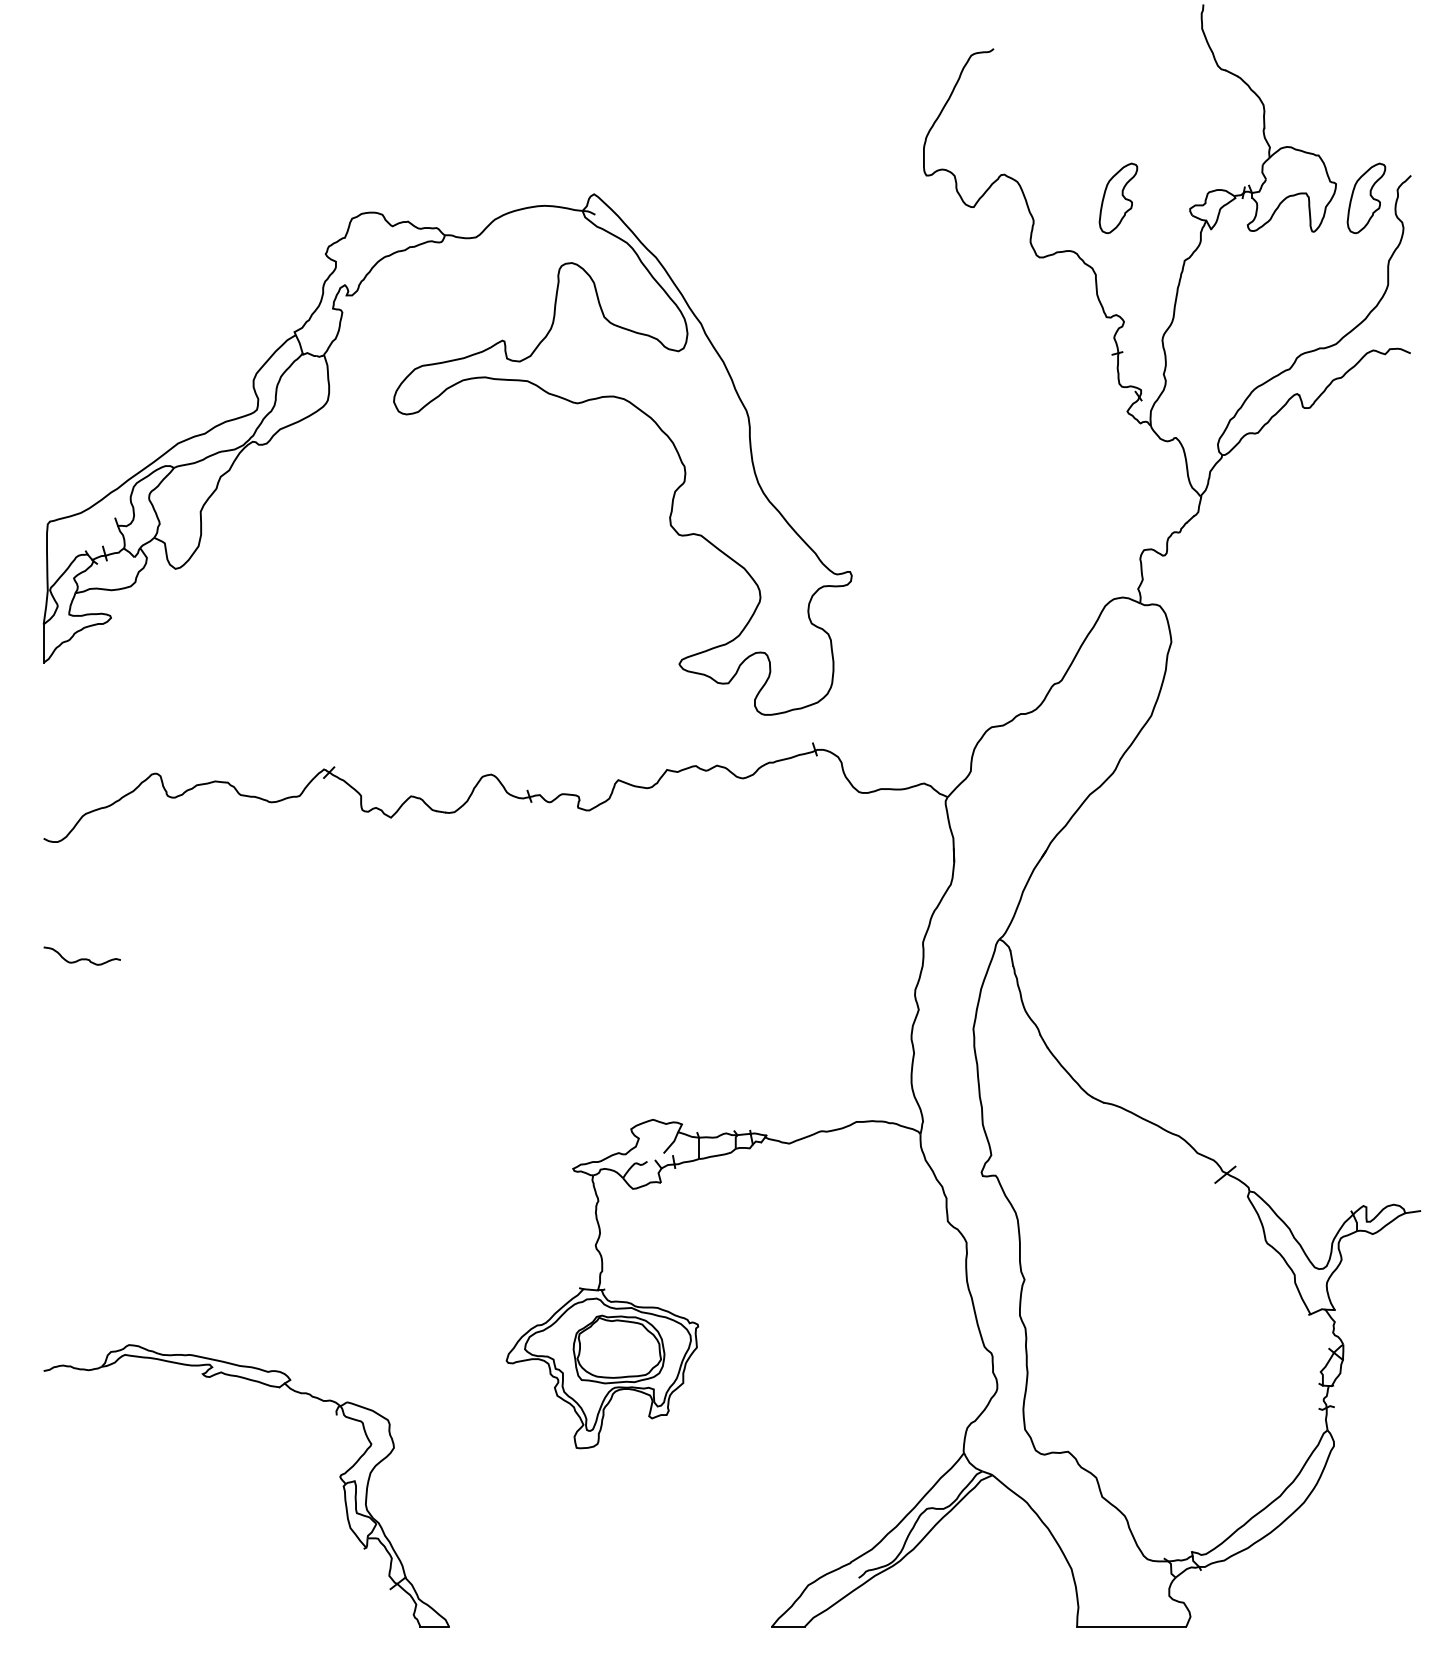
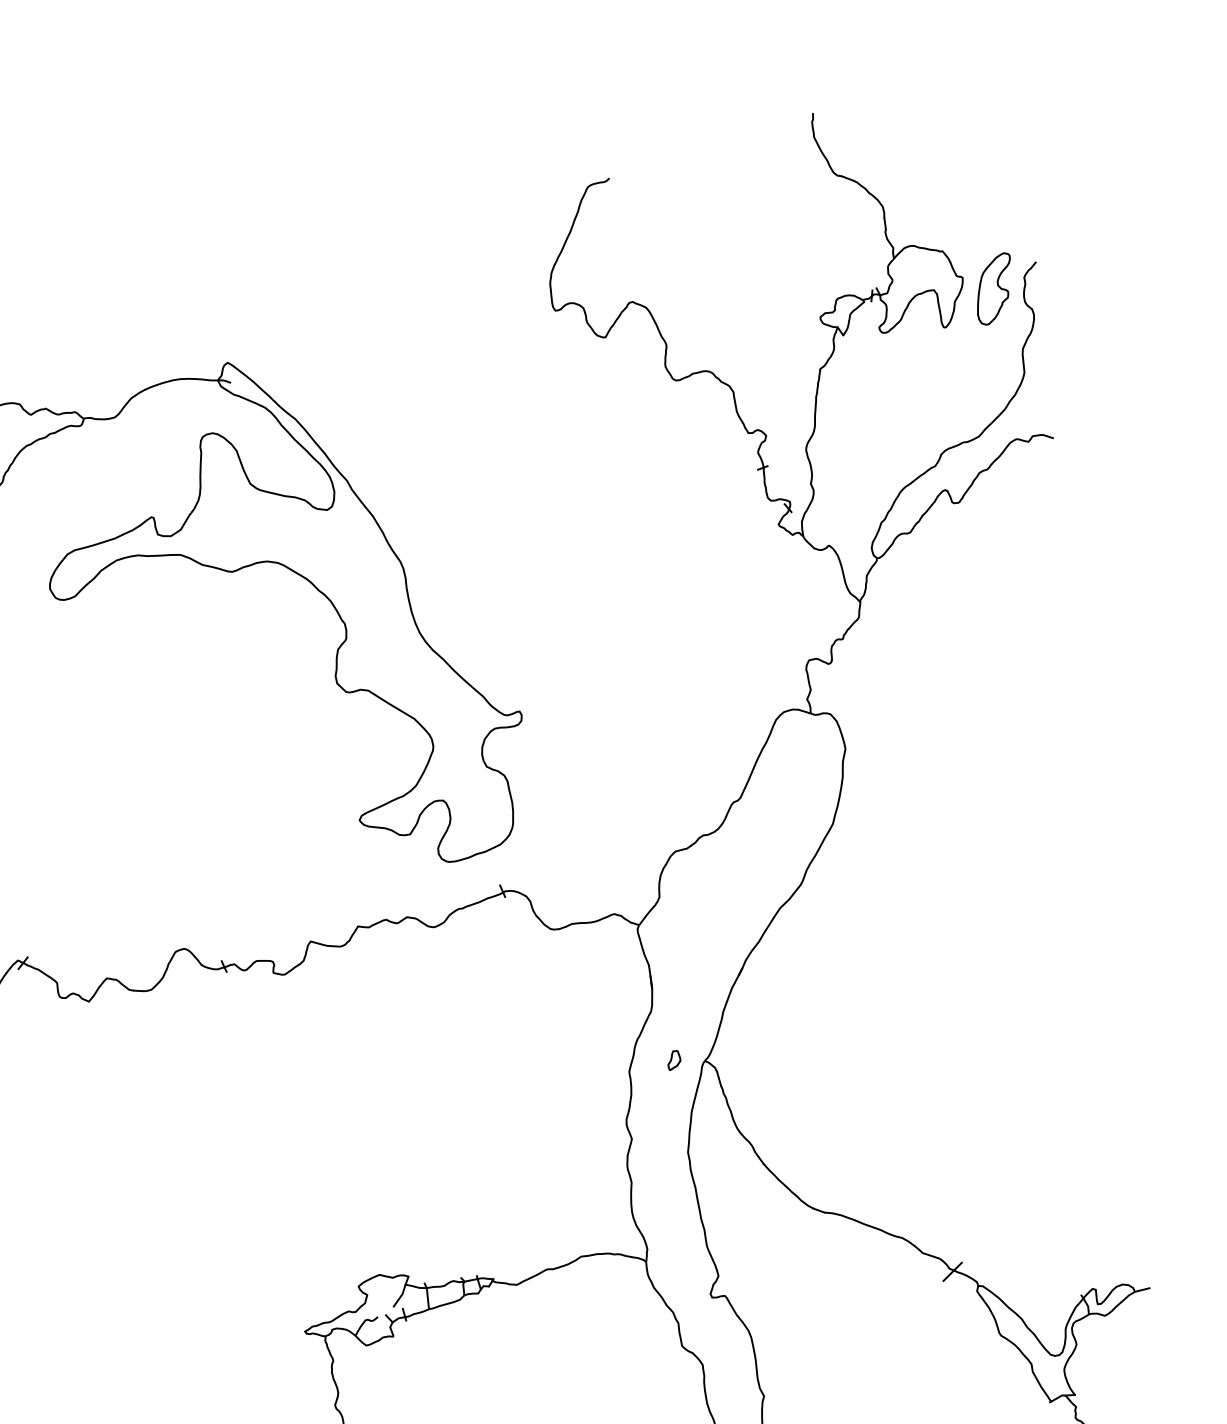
part: (1118, 197) -> (748, 313), removed
part: (968, 935) -> (673, 1060), added

